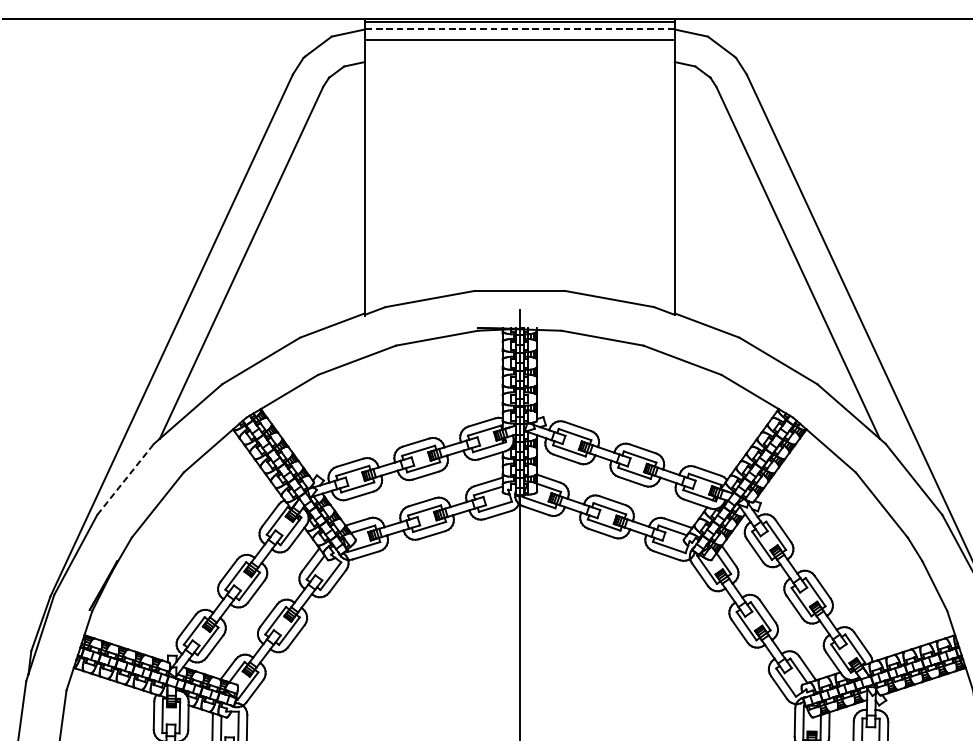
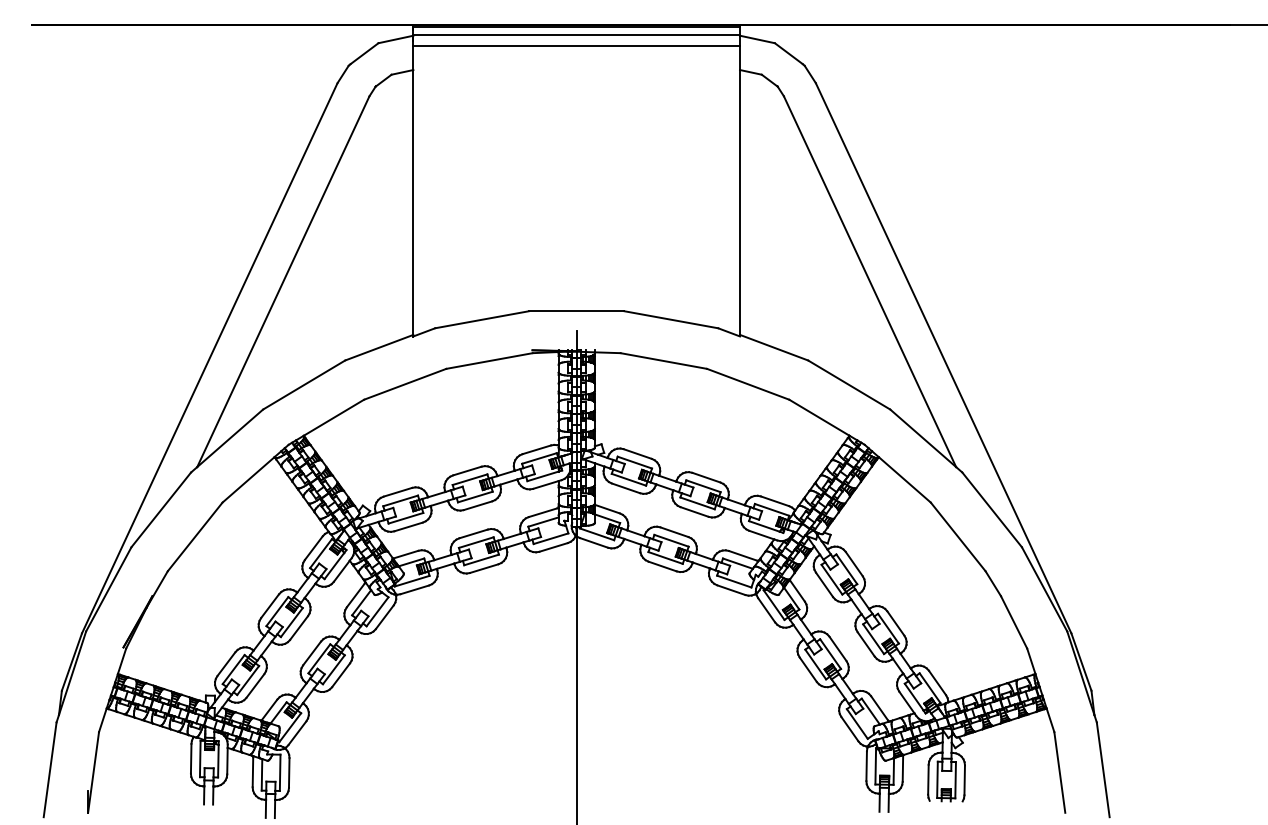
line: (519, 29) -> (576, 35), dashed -> solid
line: (125, 479) -> (161, 509), dashed -> solid

